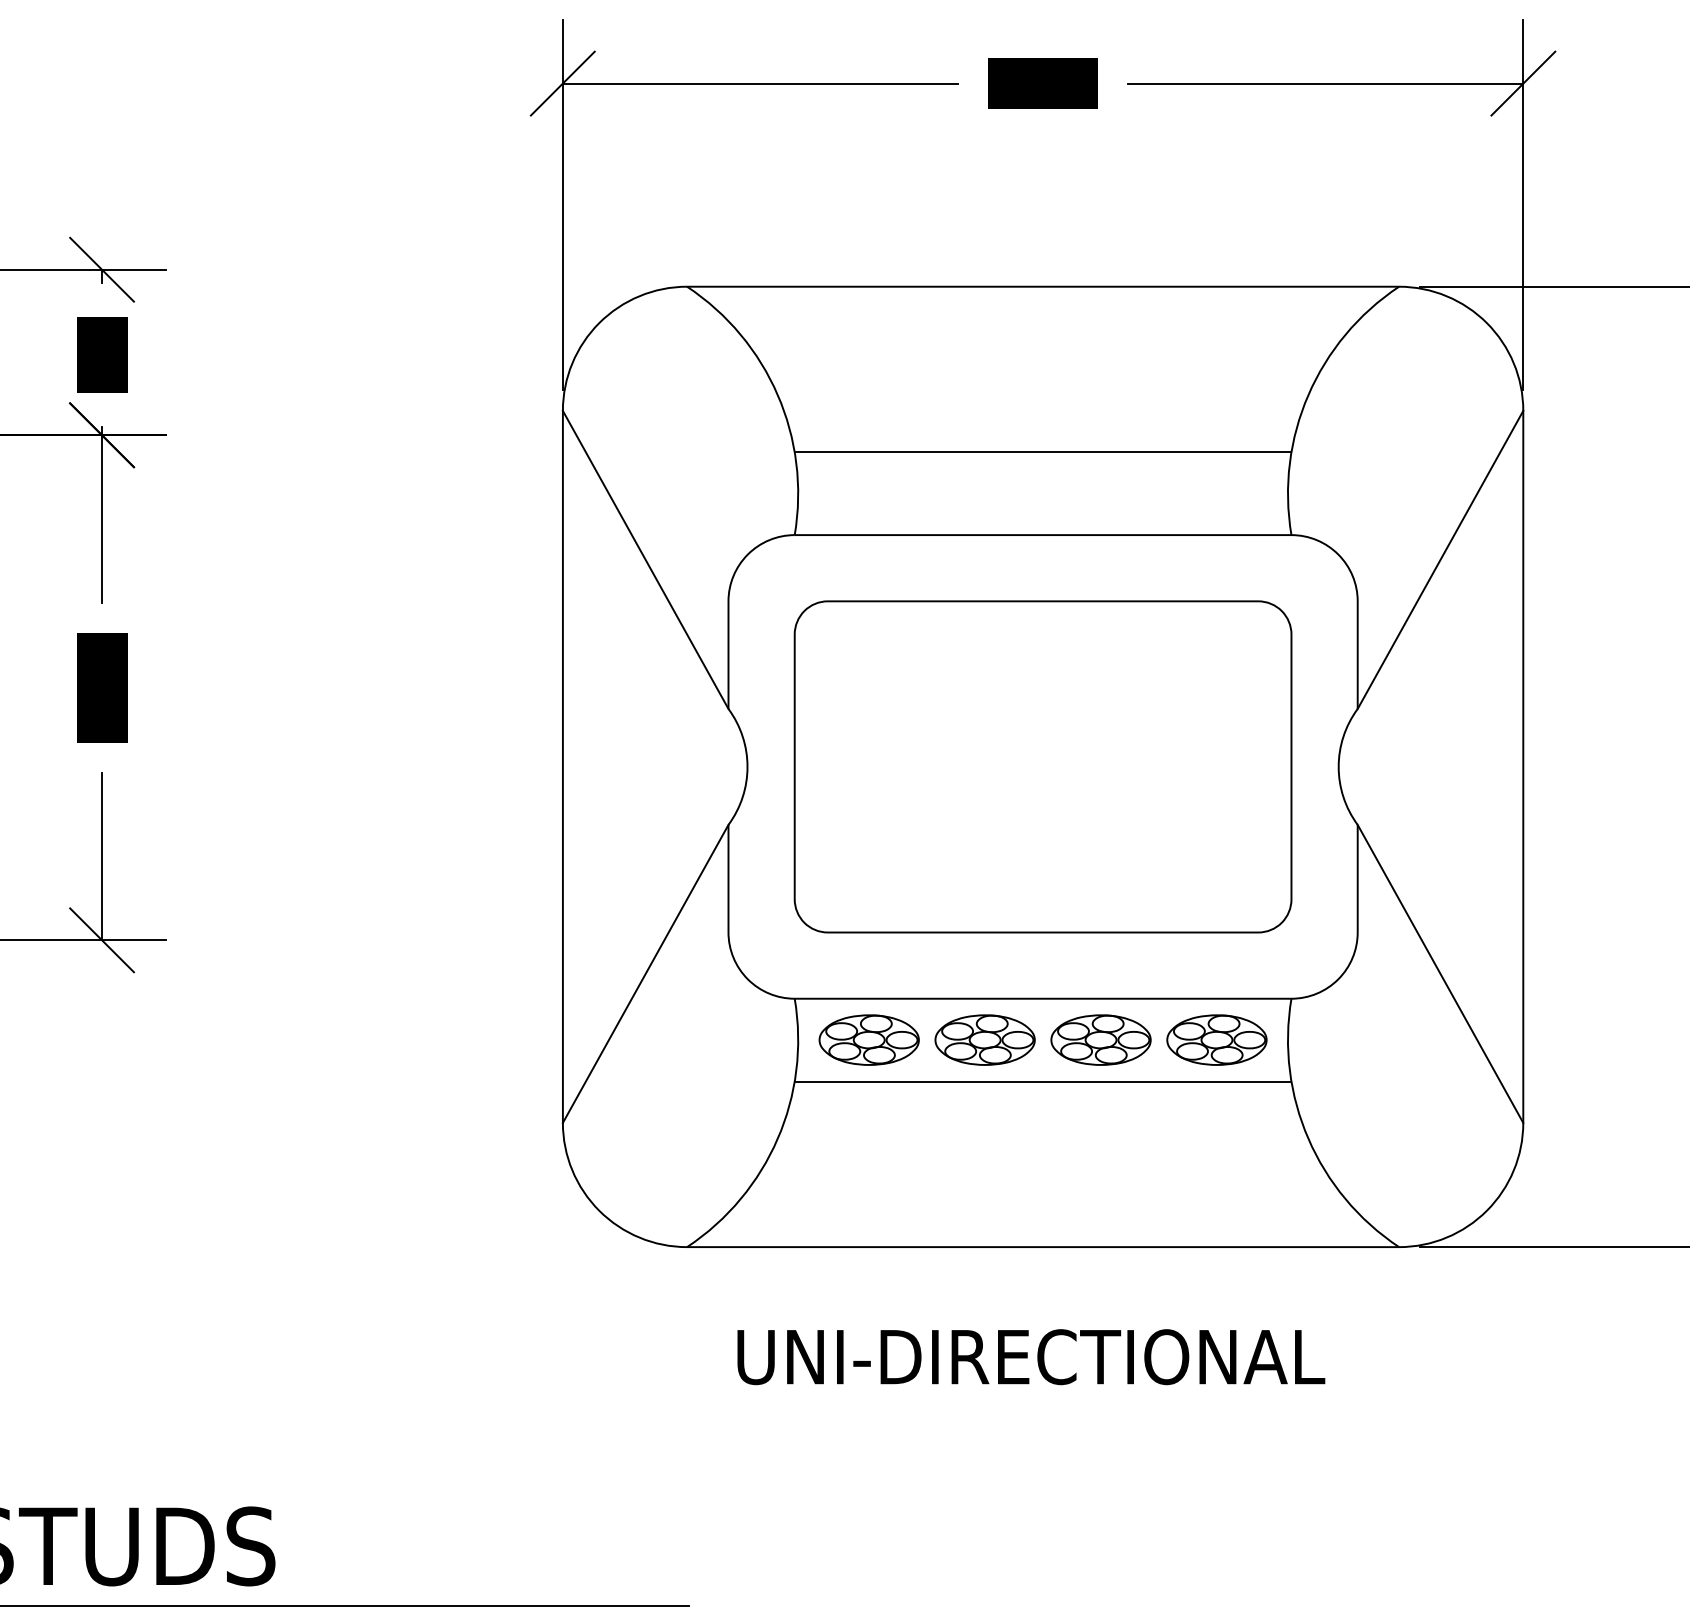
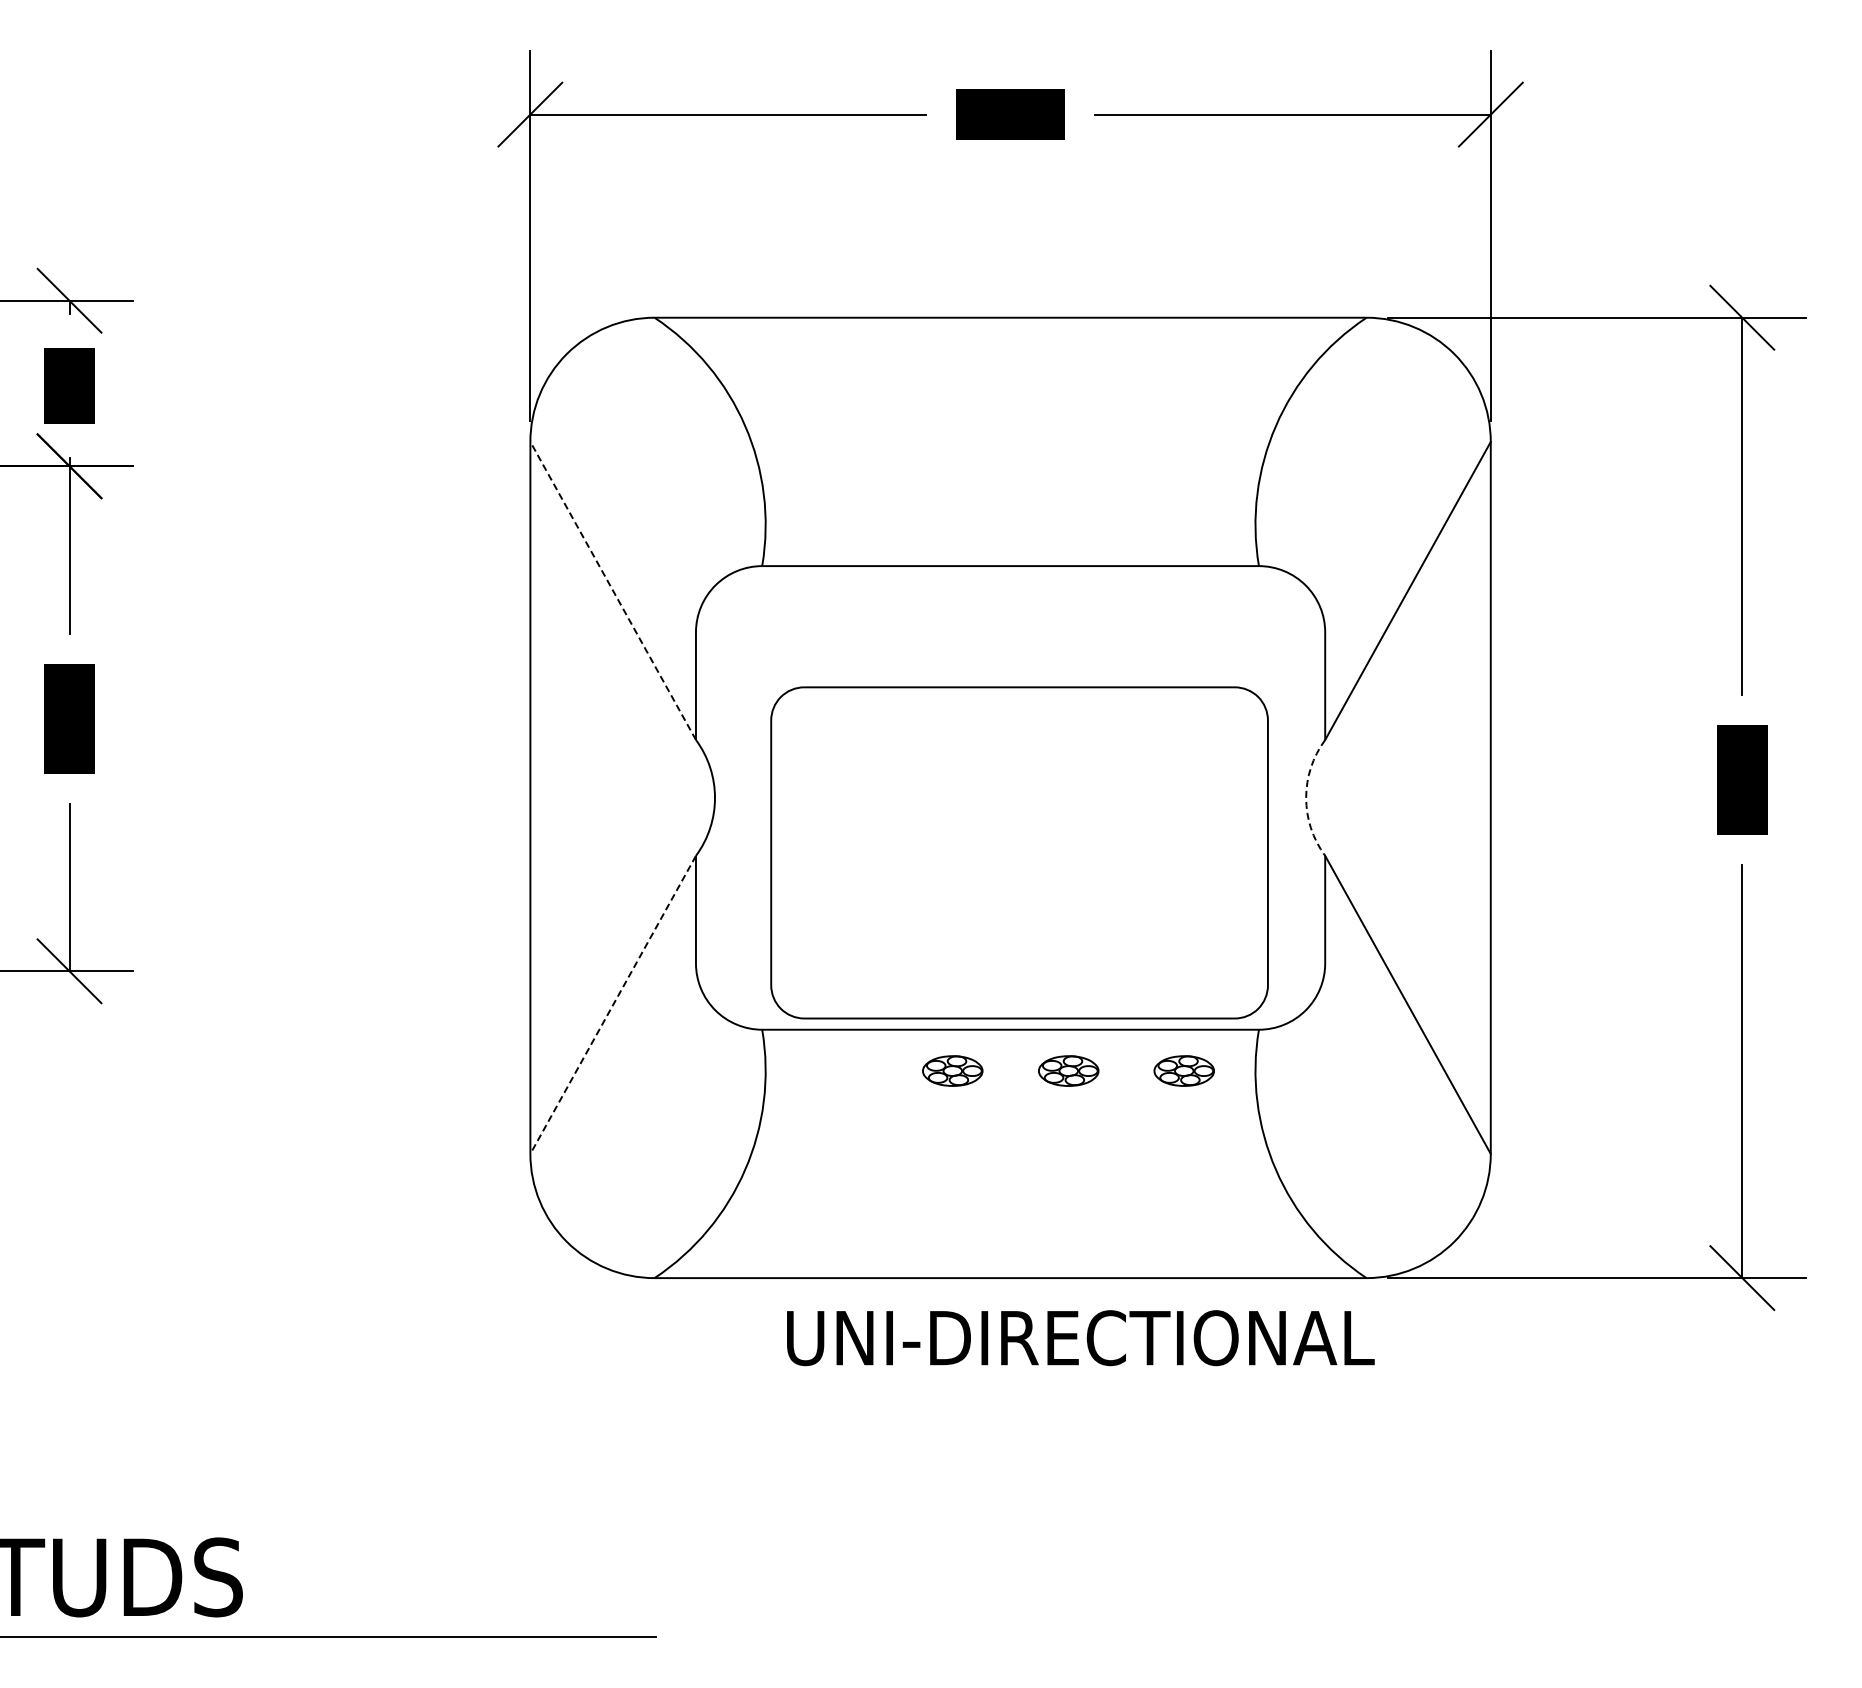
line: (1043, 452) -> (1010, 483), removed
line: (645, 559) -> (612, 590), solid -> dashed
part: (1043, 766) -> (1019, 852), moved
arc: (1339, 766) -> (1306, 797), solid -> dashed
line: (645, 974) -> (612, 1005), solid -> dashed
part: (869, 1039) -> (836, 1070), removed
part: (985, 1039) -> (952, 1070), size x0.6
part: (1101, 1039) -> (1068, 1070), size x0.6
part: (1216, 1039) -> (1183, 1070), size x0.6
line: (1043, 1081) -> (1010, 1112), removed
text: (1031, 1357) -> (1080, 1338), moved

